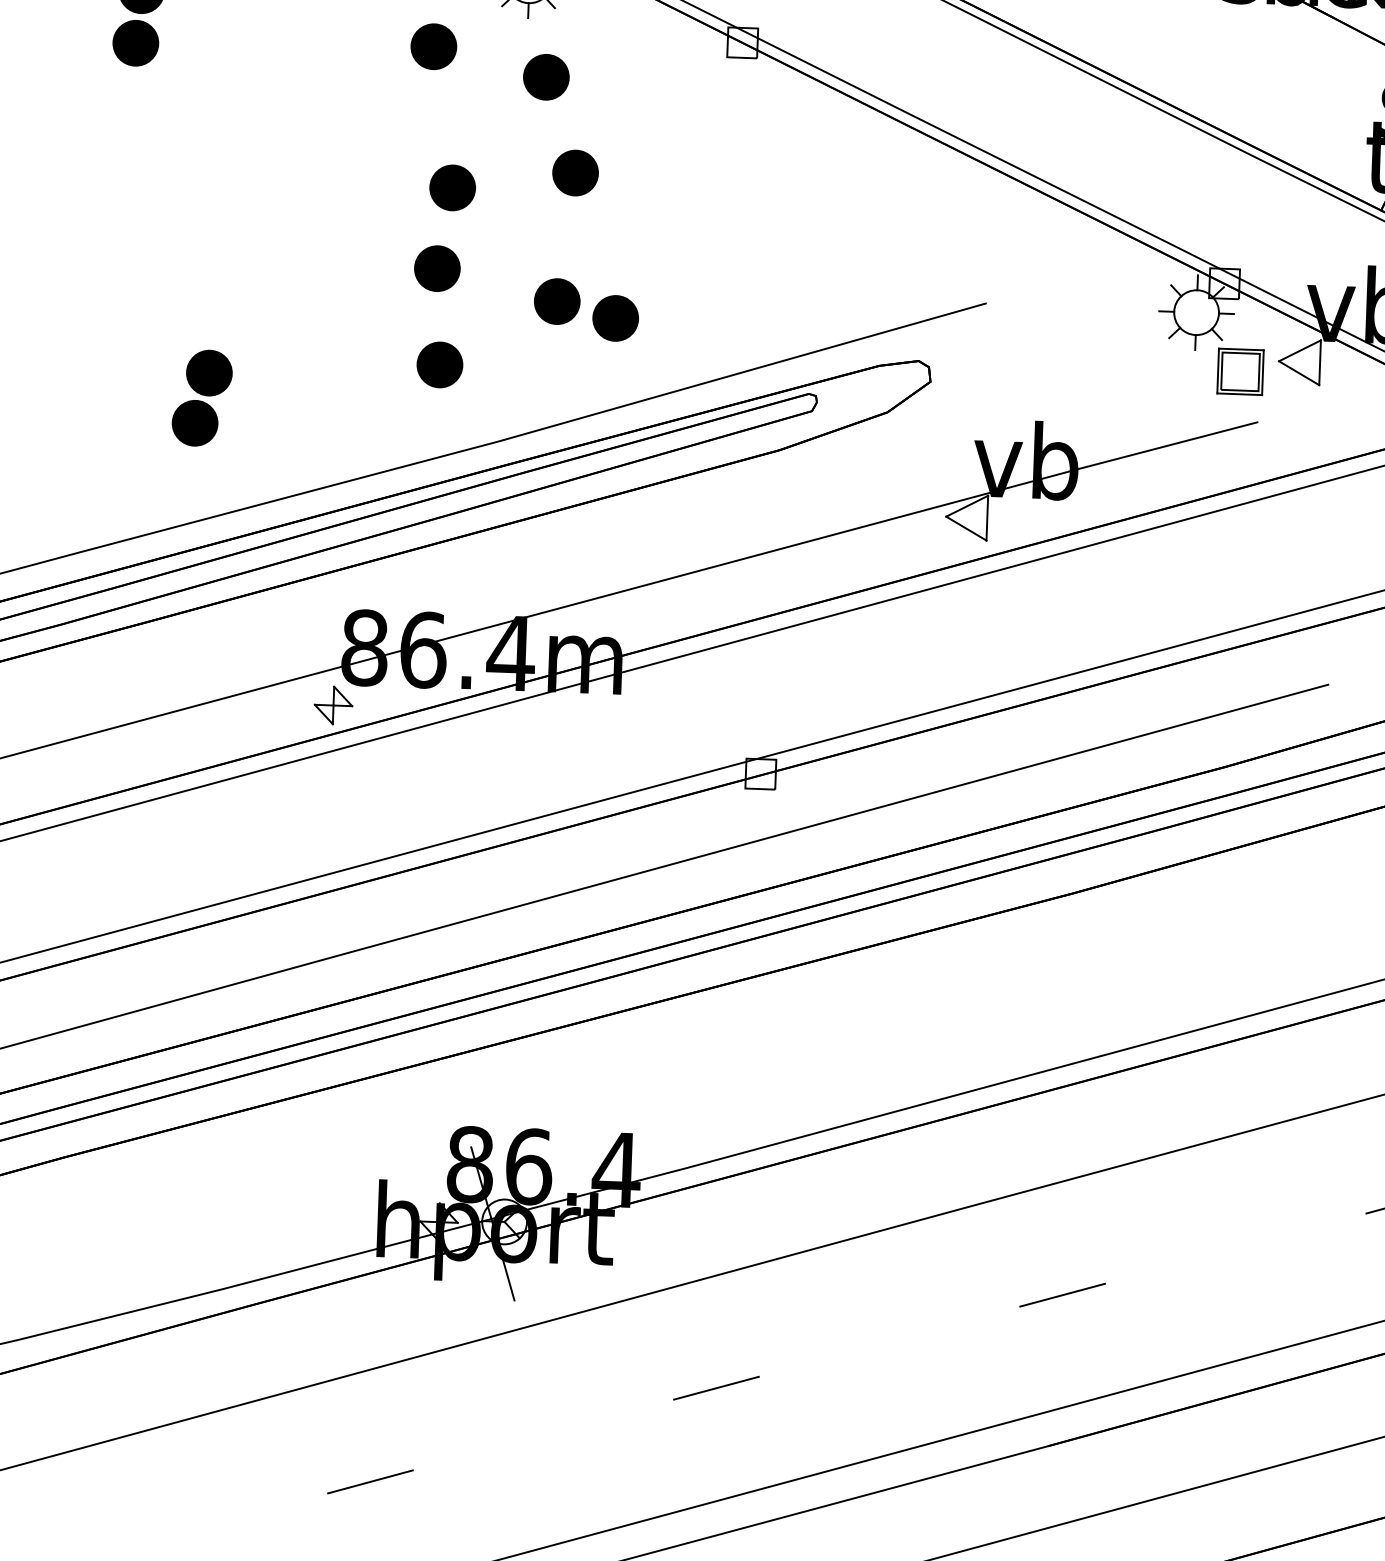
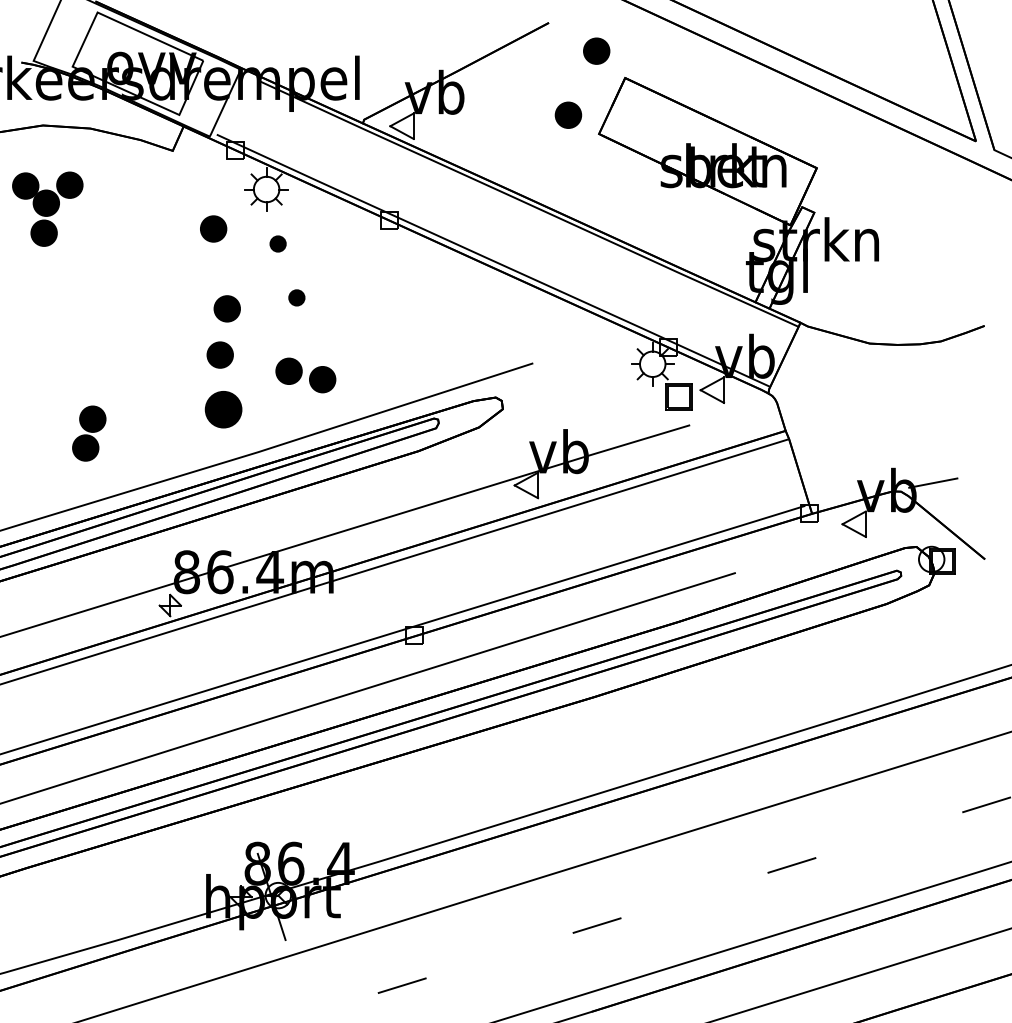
part: (545, 76) -> (277, 243), size x0.6
part: (575, 172) -> (296, 297), size x0.6
part: (439, 364) -> (223, 409), size x1.4

